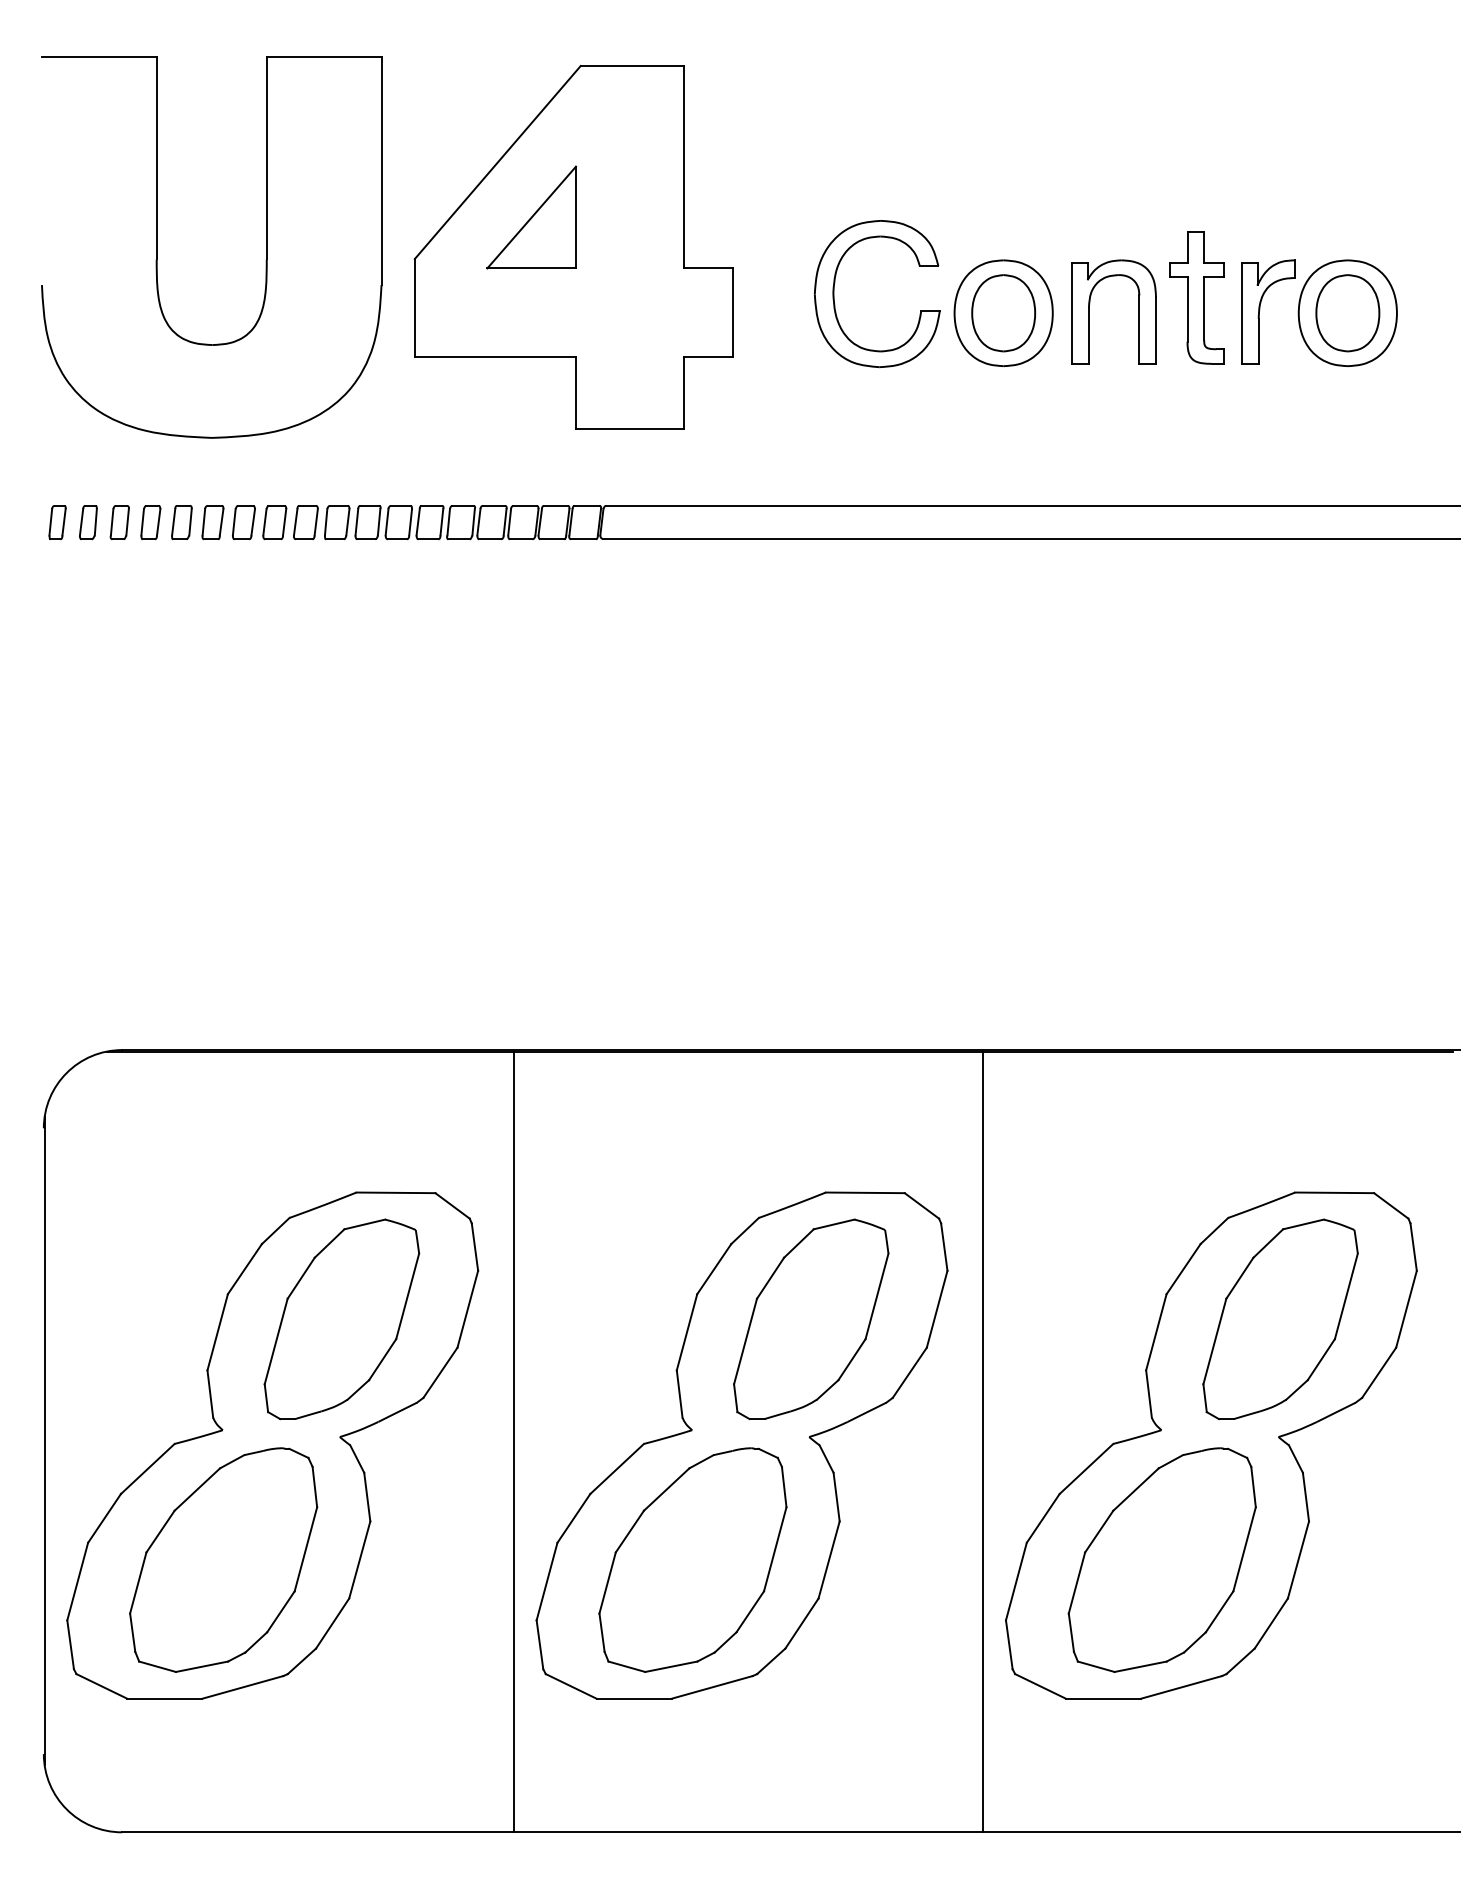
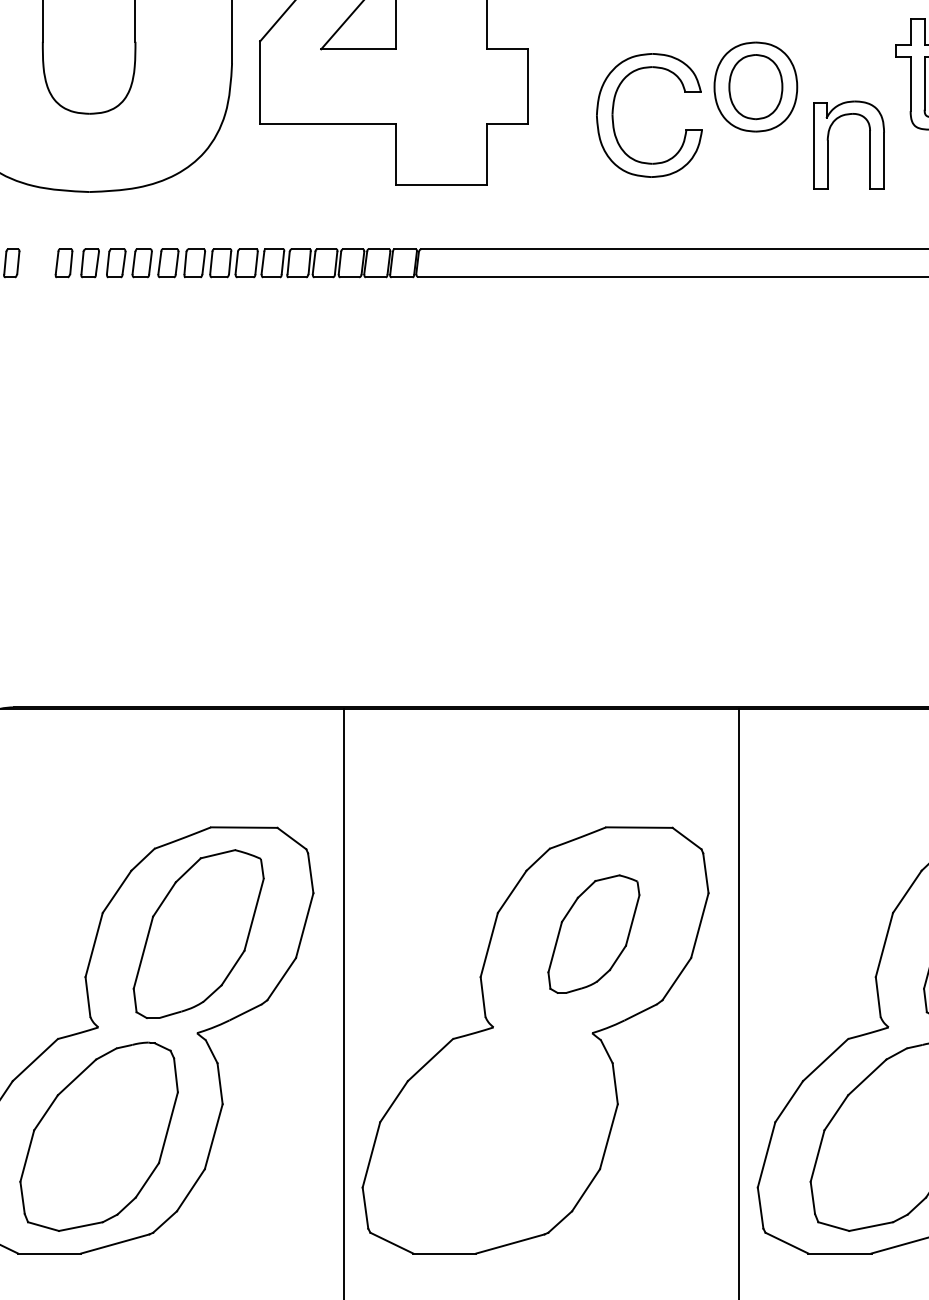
part: (834, 294) -> (613, 115), moved
part: (1089, 311) -> (828, 144), moved
part: (150, 522) -> (37, 263), removed
part: (811, 1319) -> (594, 934), size x0.7
part: (692, 1559) -> (493, 1136), removed

